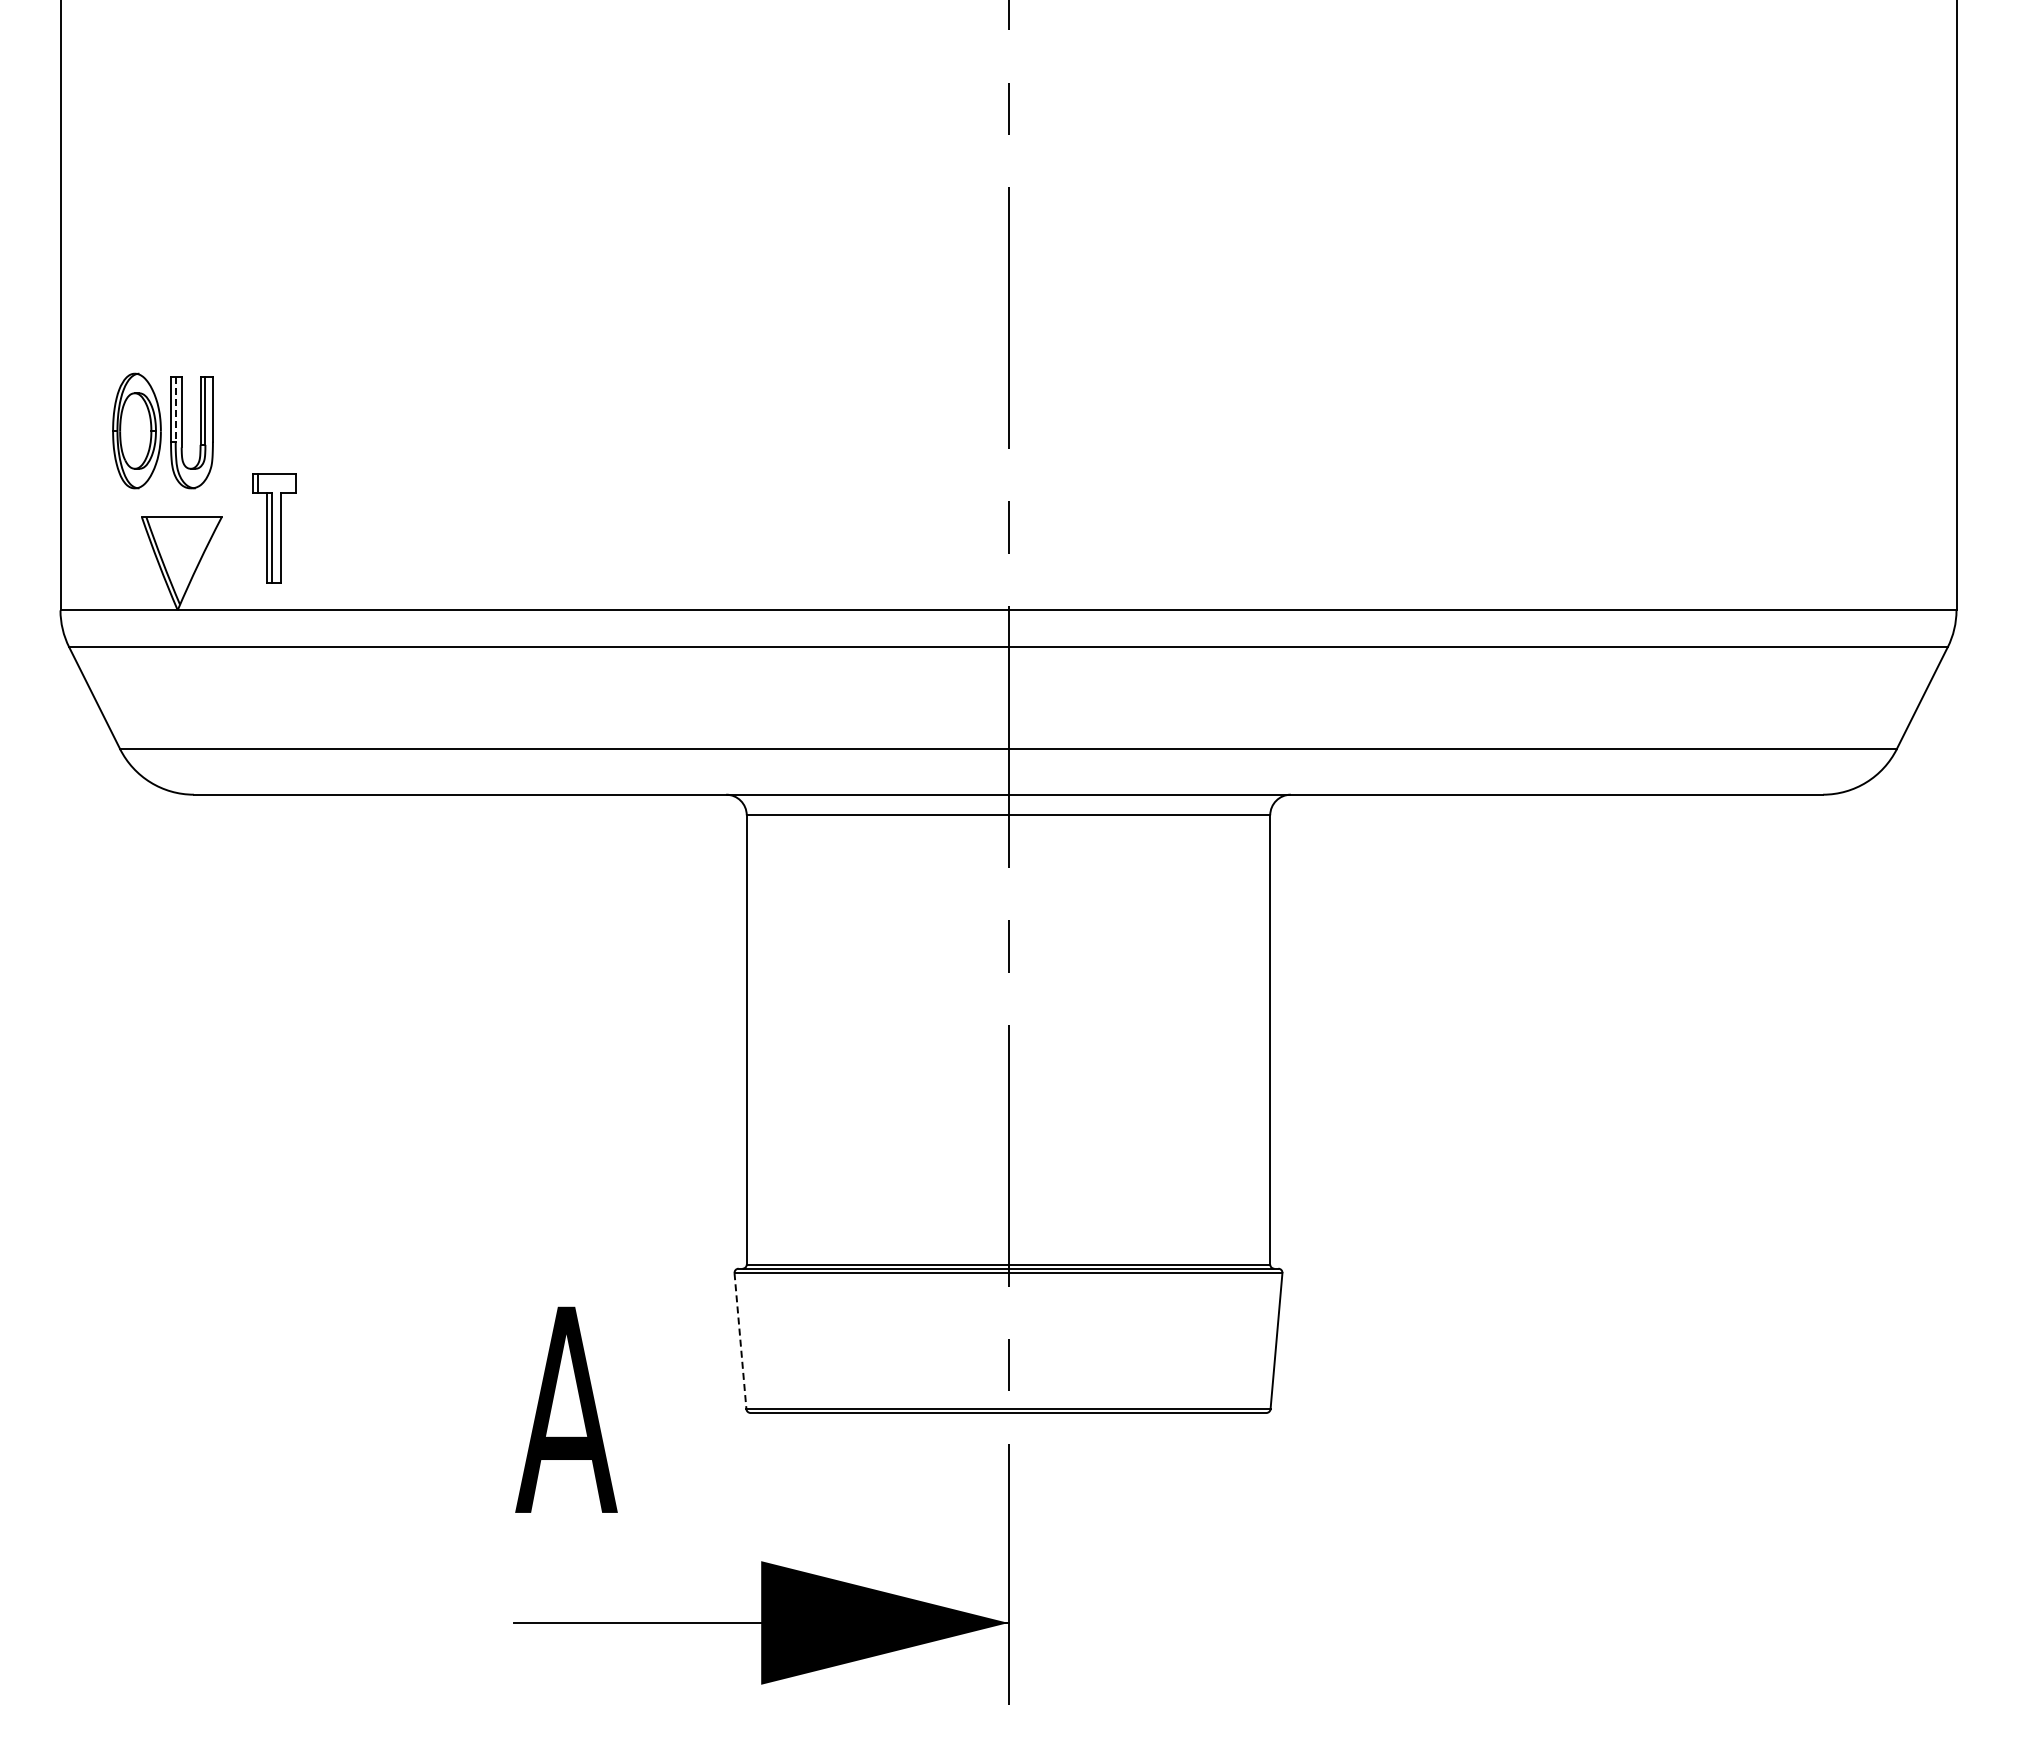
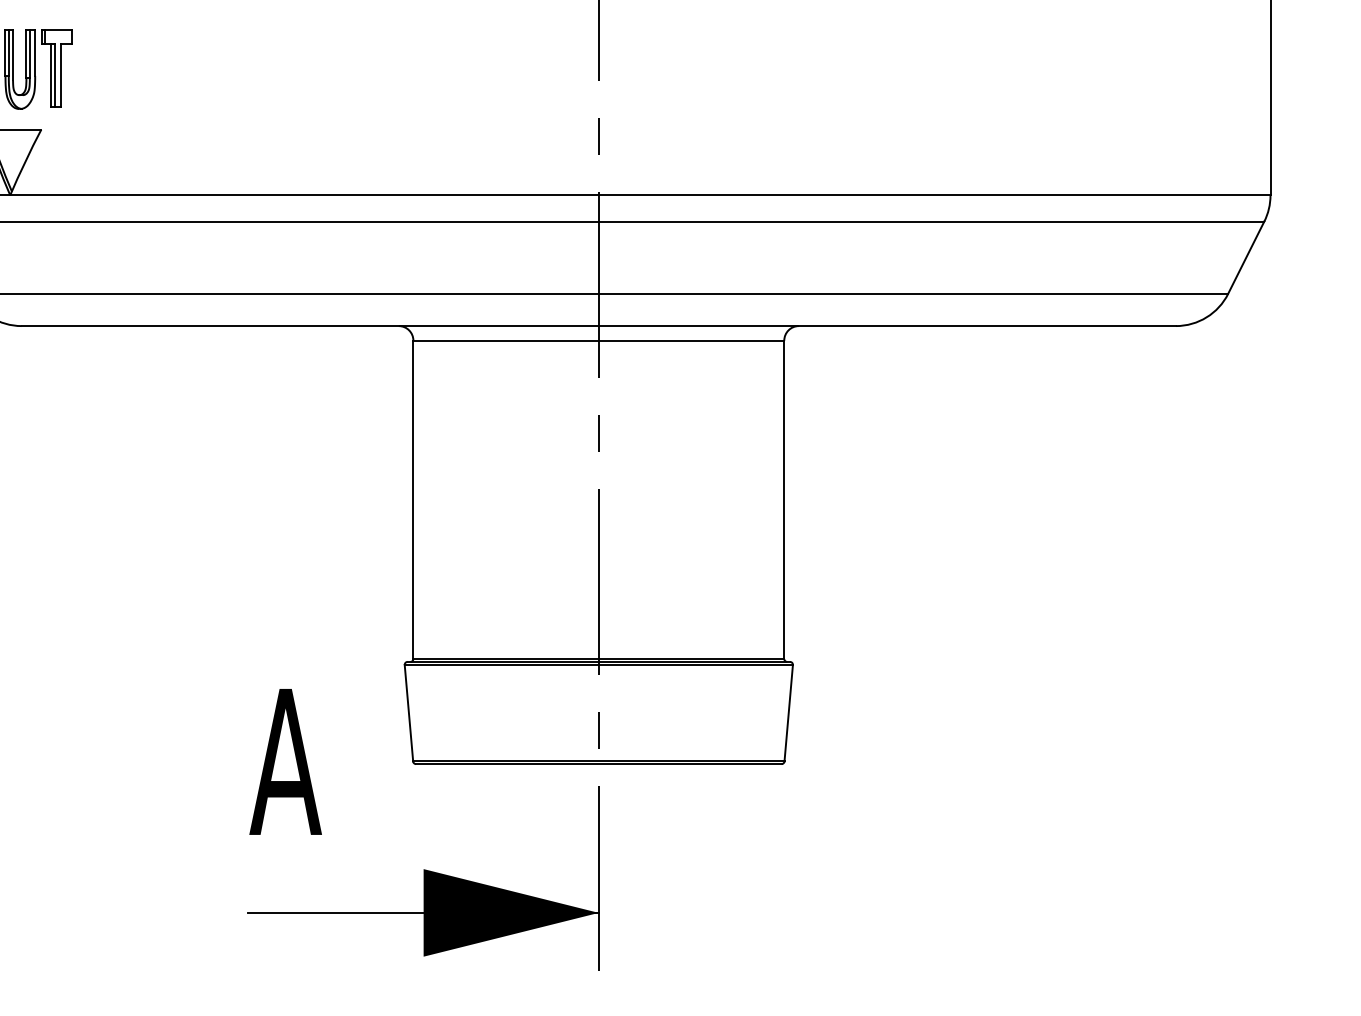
line: (175, 409) -> (8, 53), dashed -> solid
part: (274, 528) -> (56, 68), moved
line: (740, 1341) -> (408, 713), dashed -> solid

